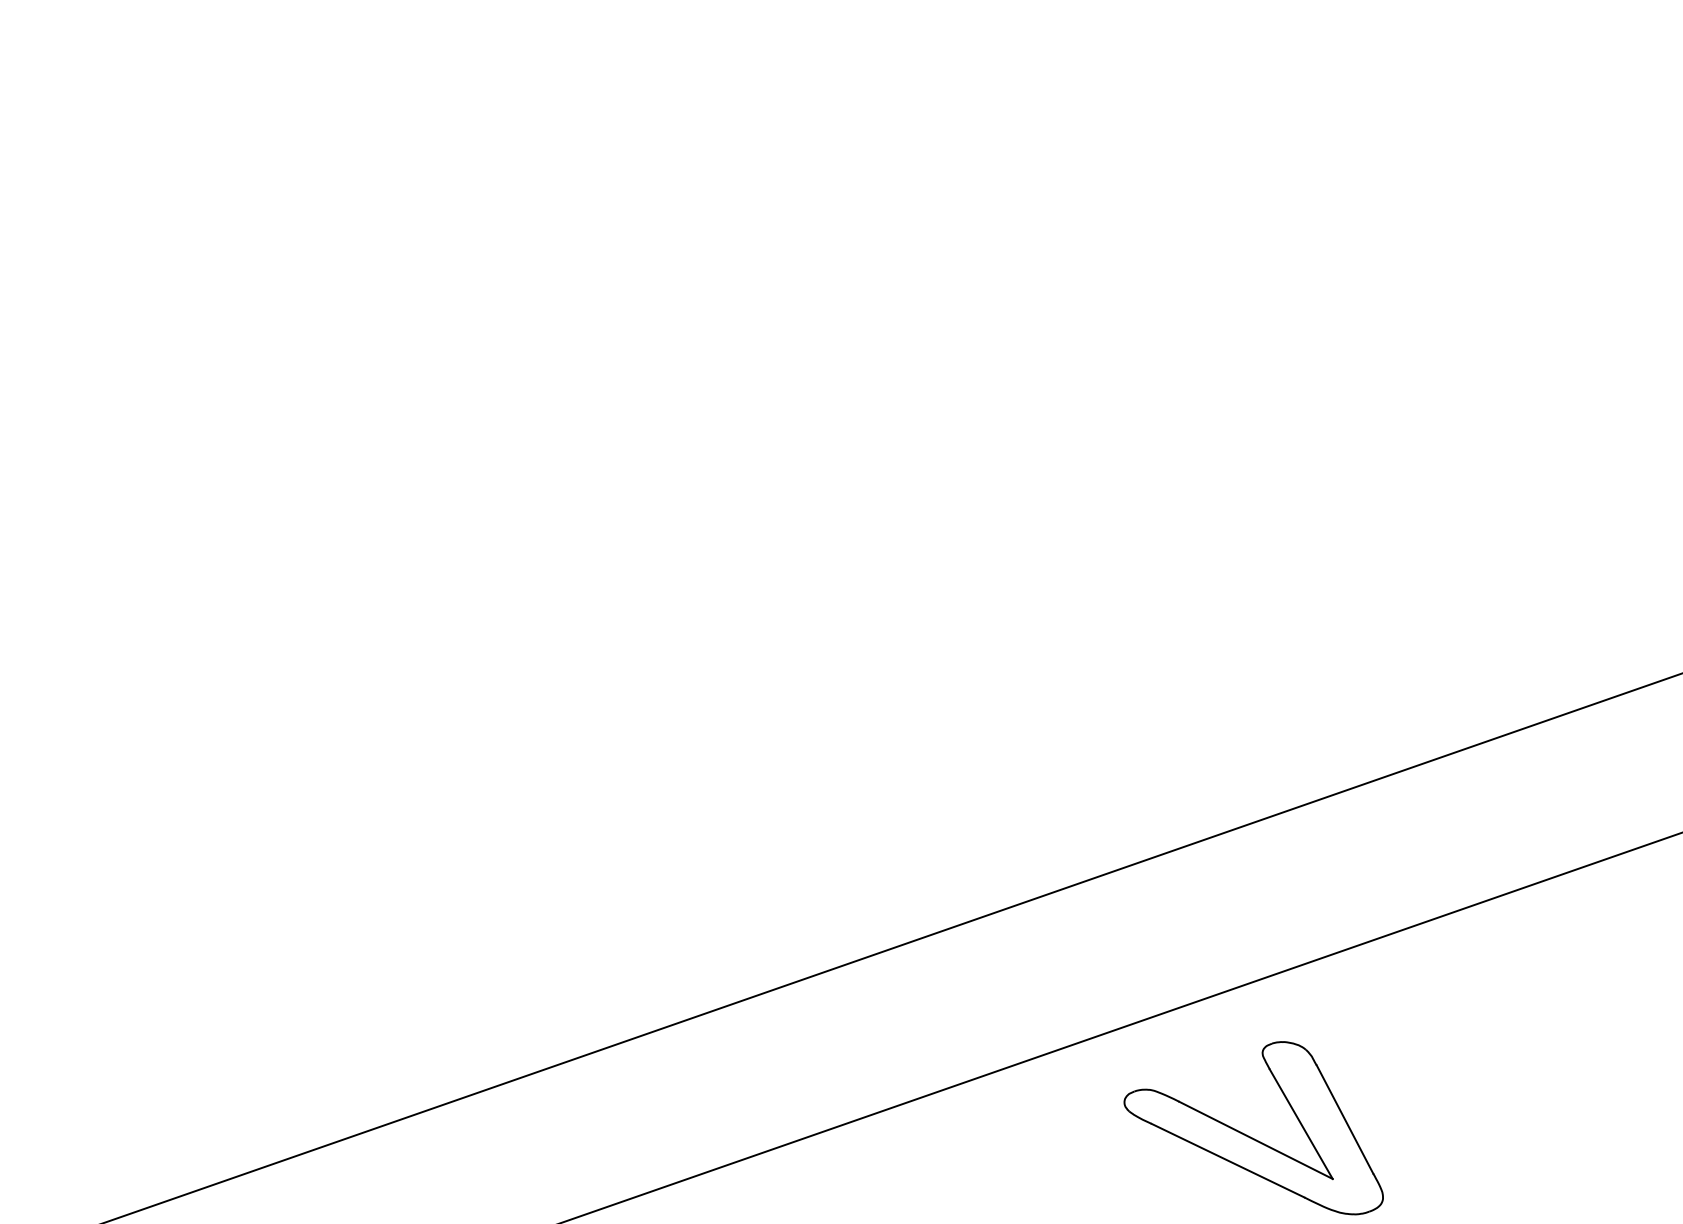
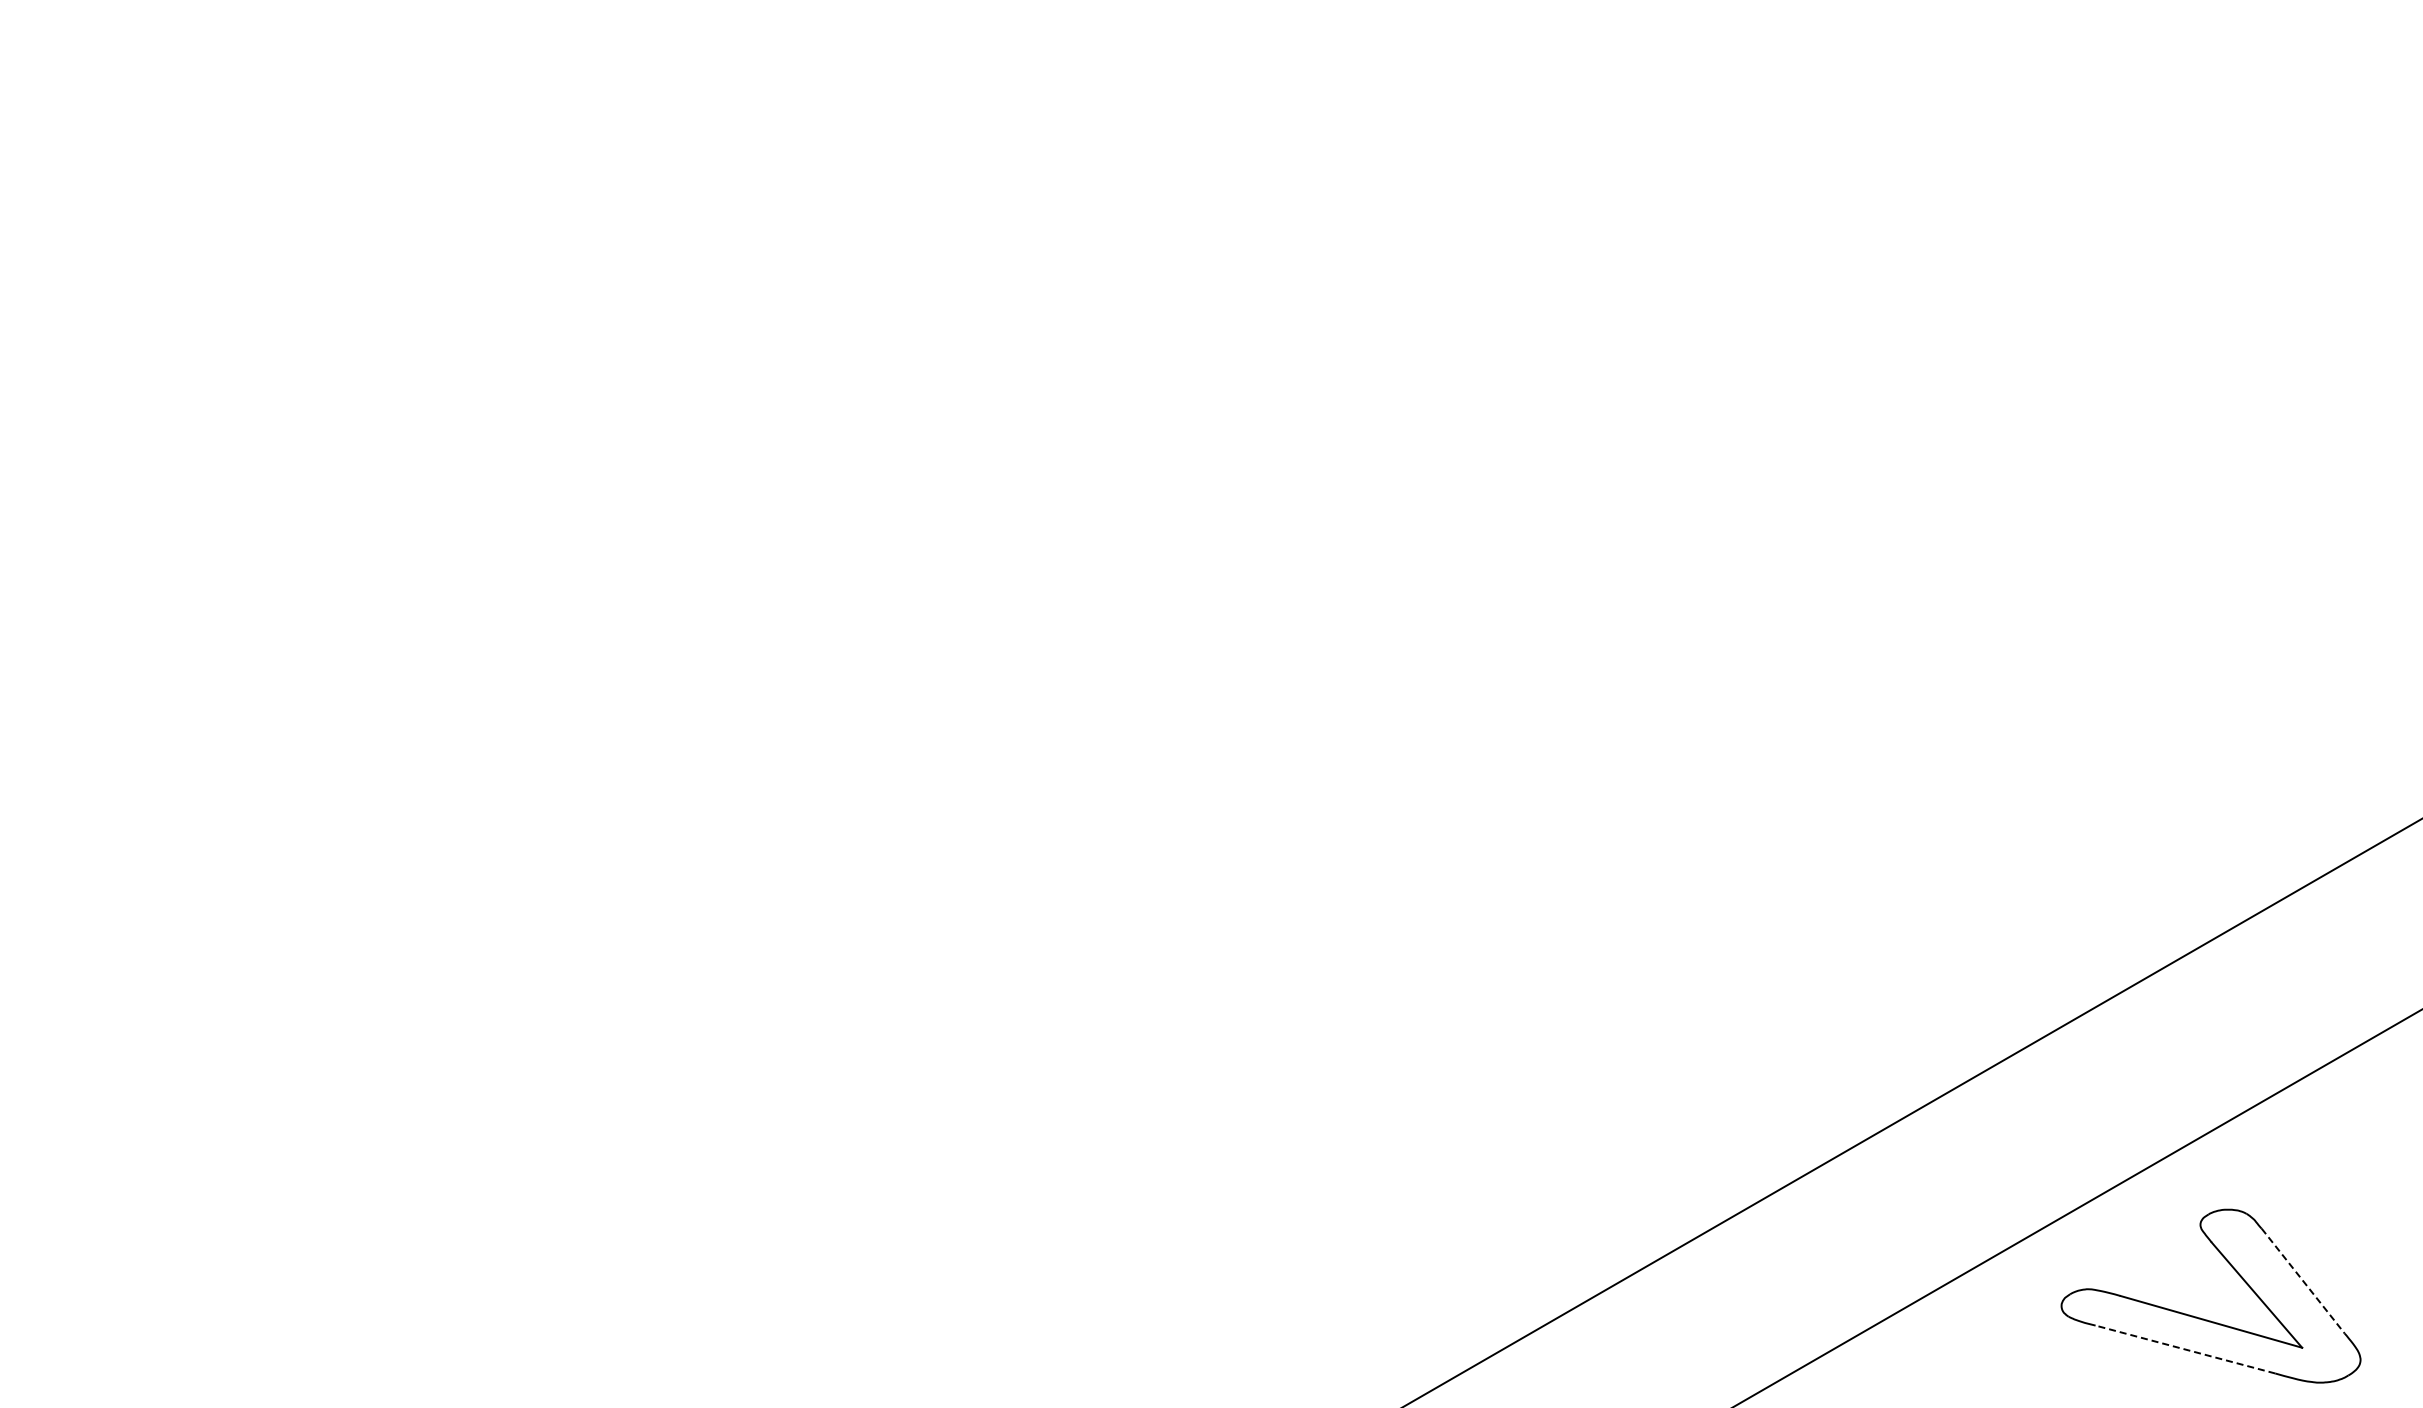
line: (1345, 1119) -> (2303, 1281), solid -> dashed
line: (1228, 1160) -> (2185, 1349), solid -> dashed

